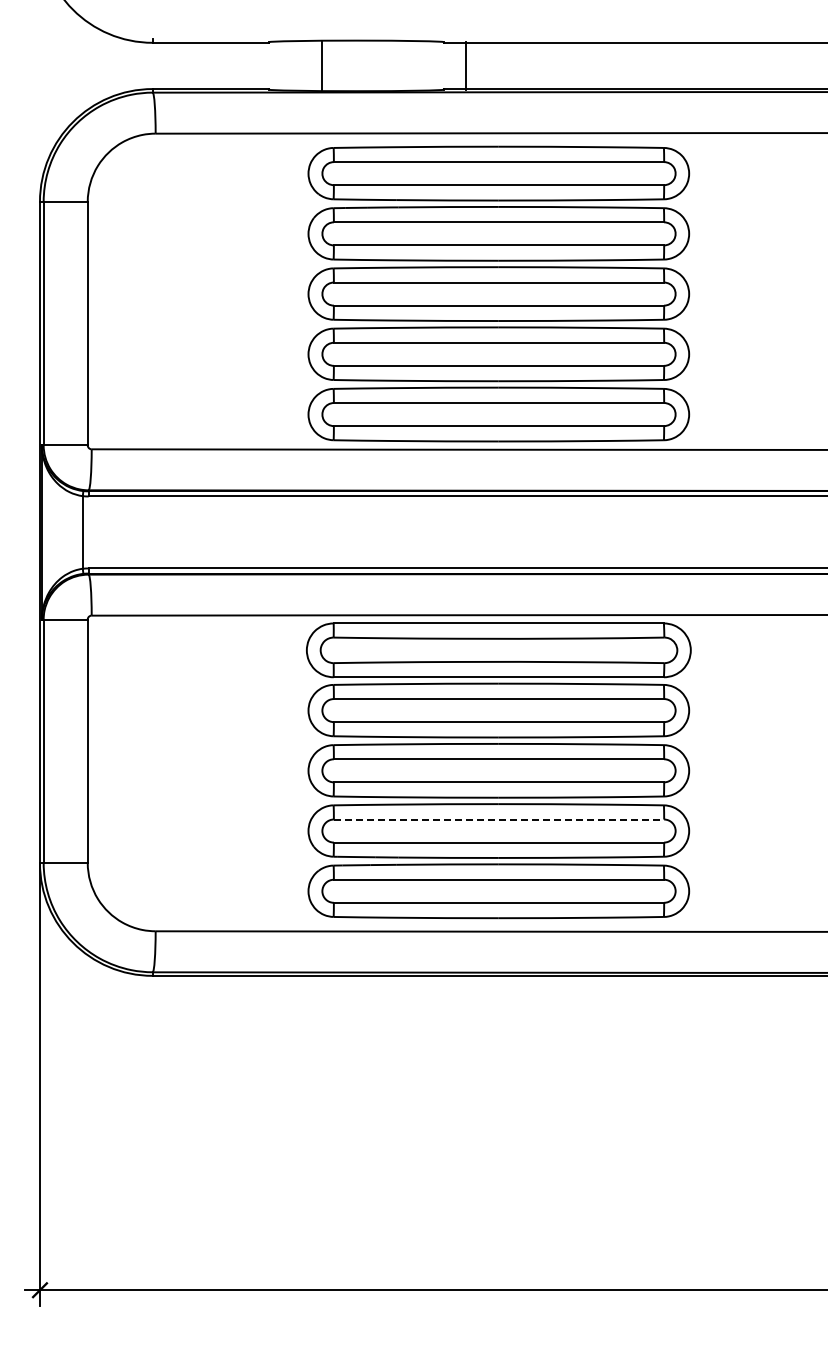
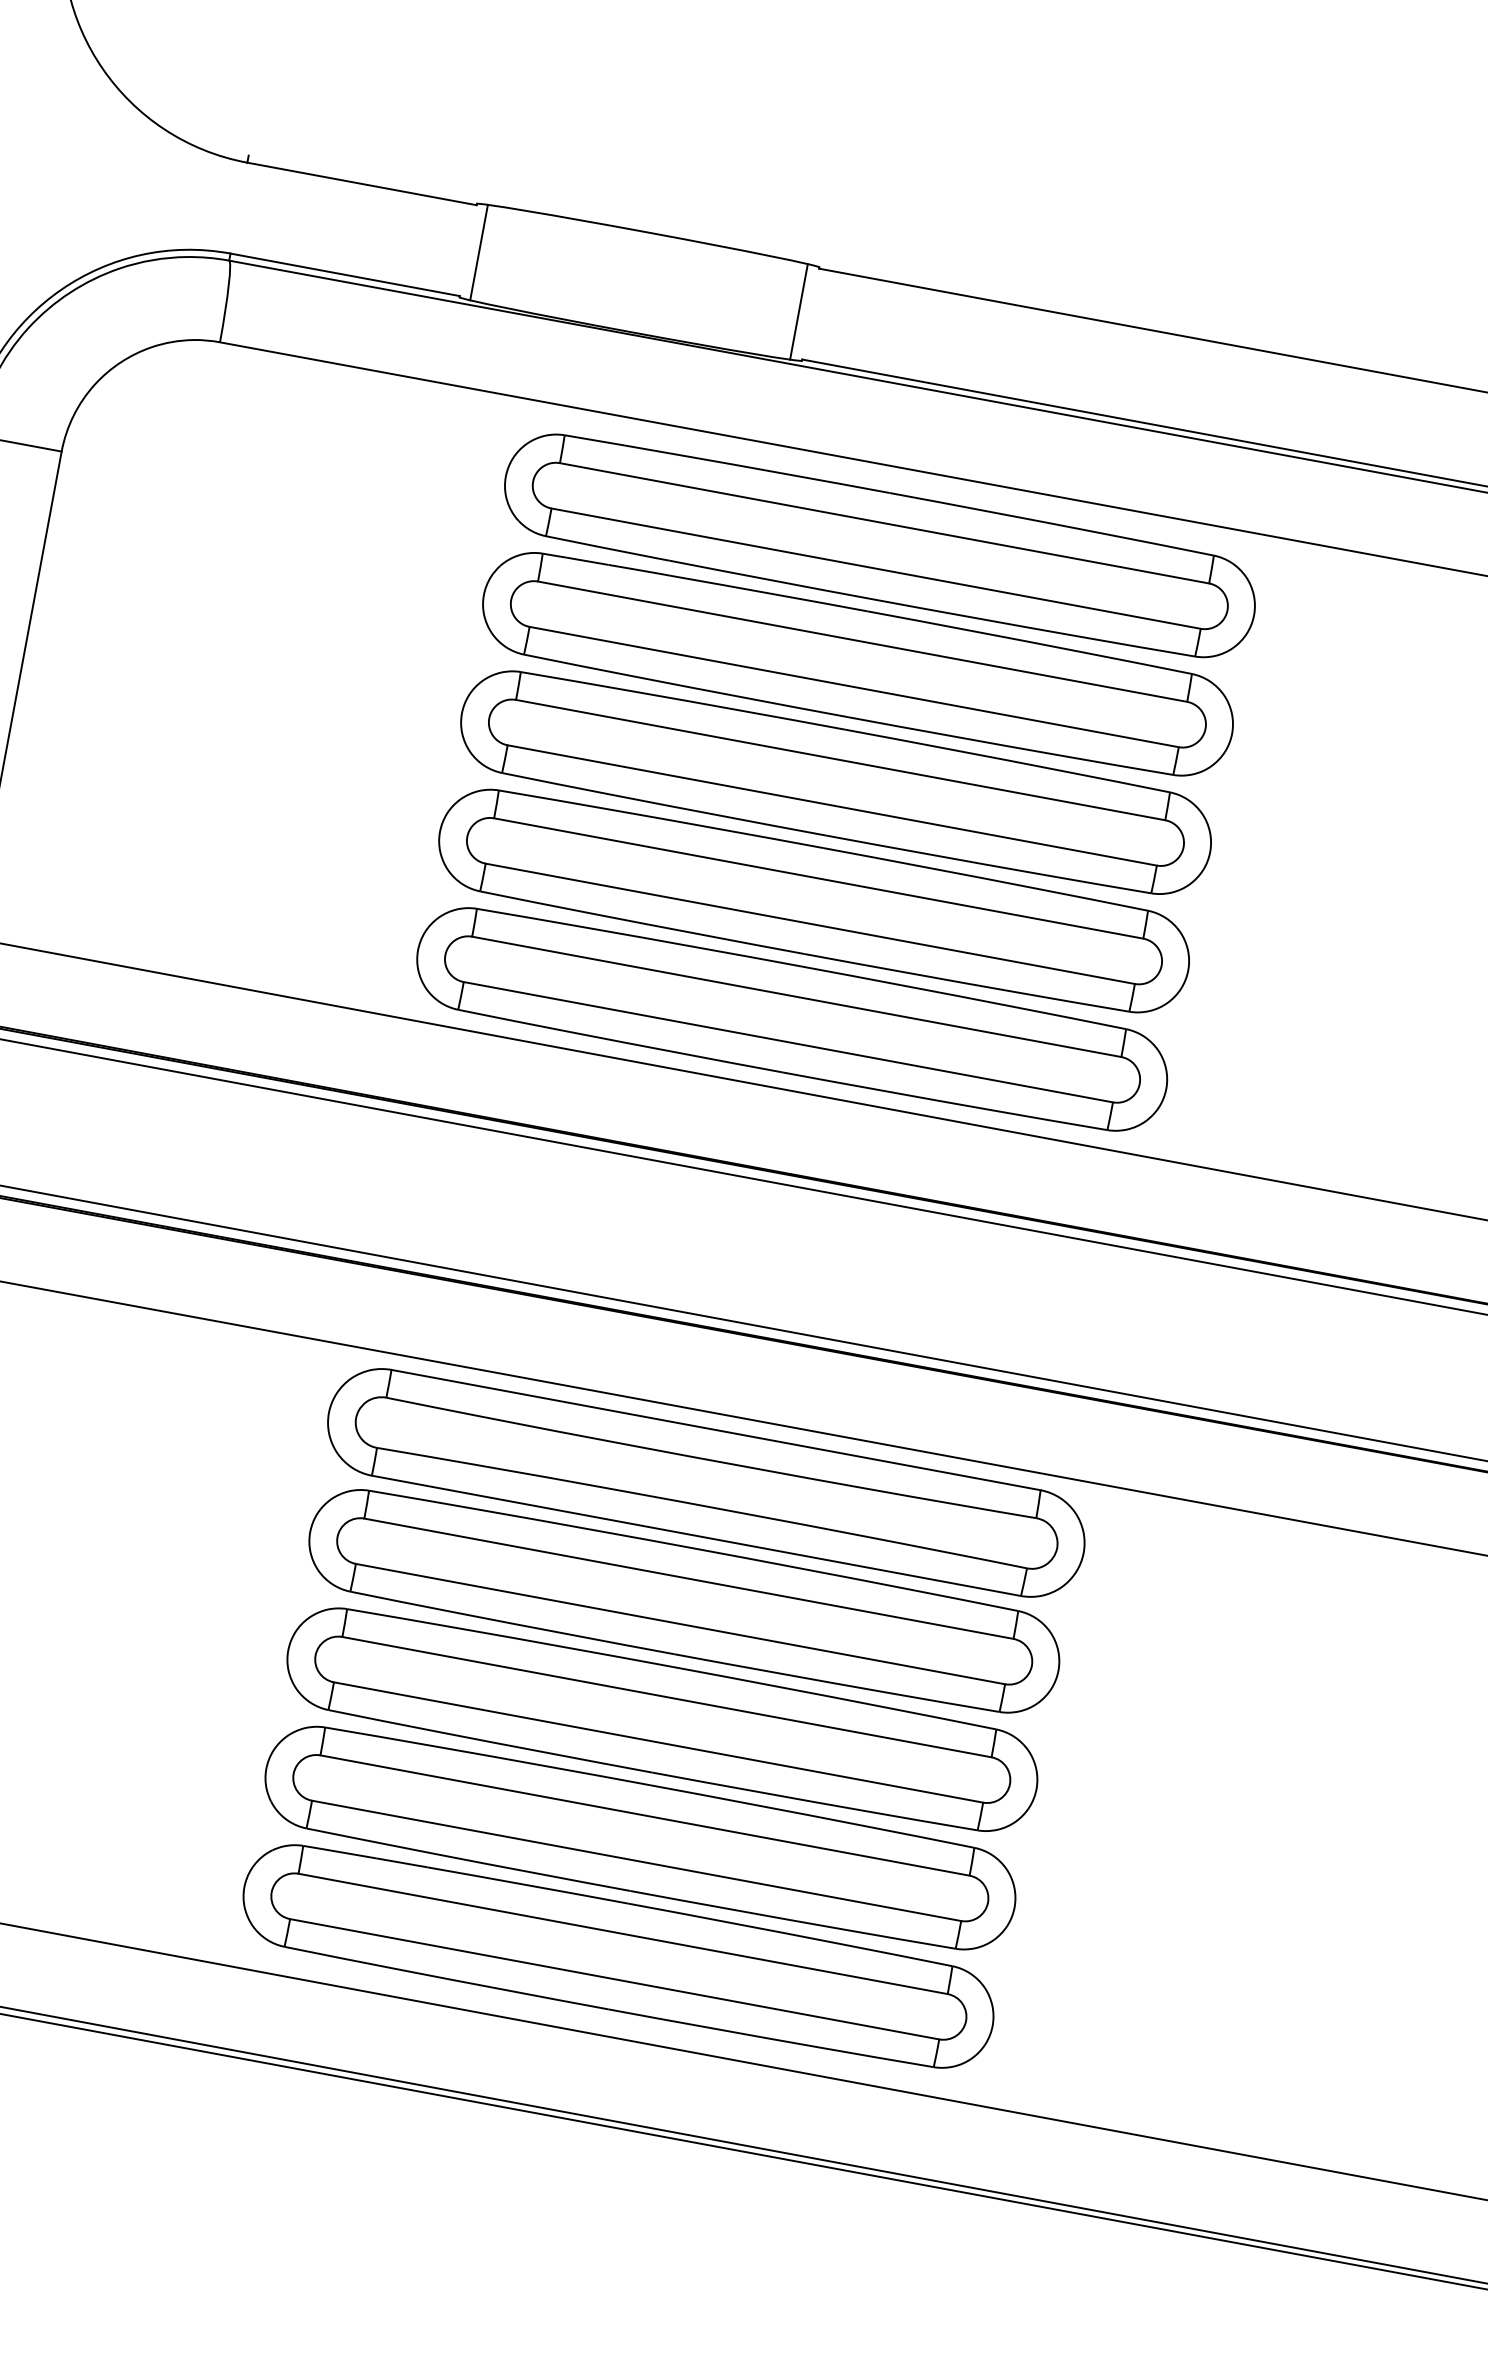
line: (321, 65) -> (478, 251), moved
line: (465, 65) -> (798, 311), moved
line: (499, 819) -> (645, 1815), dashed -> solid

